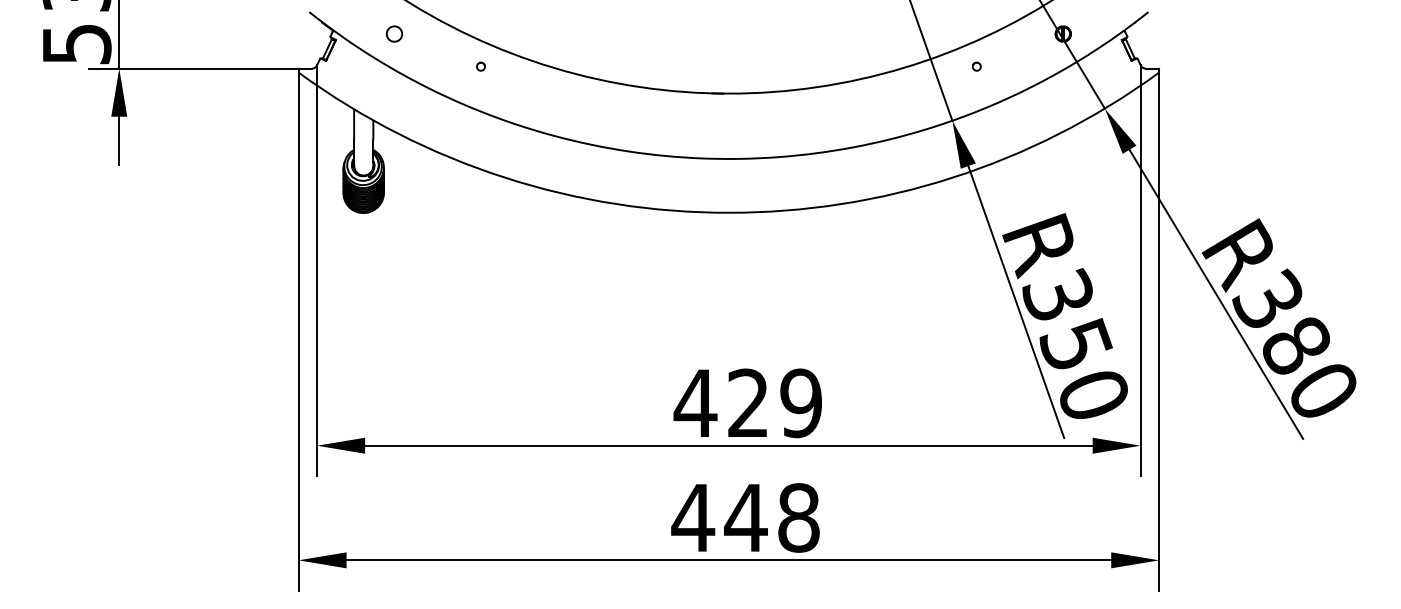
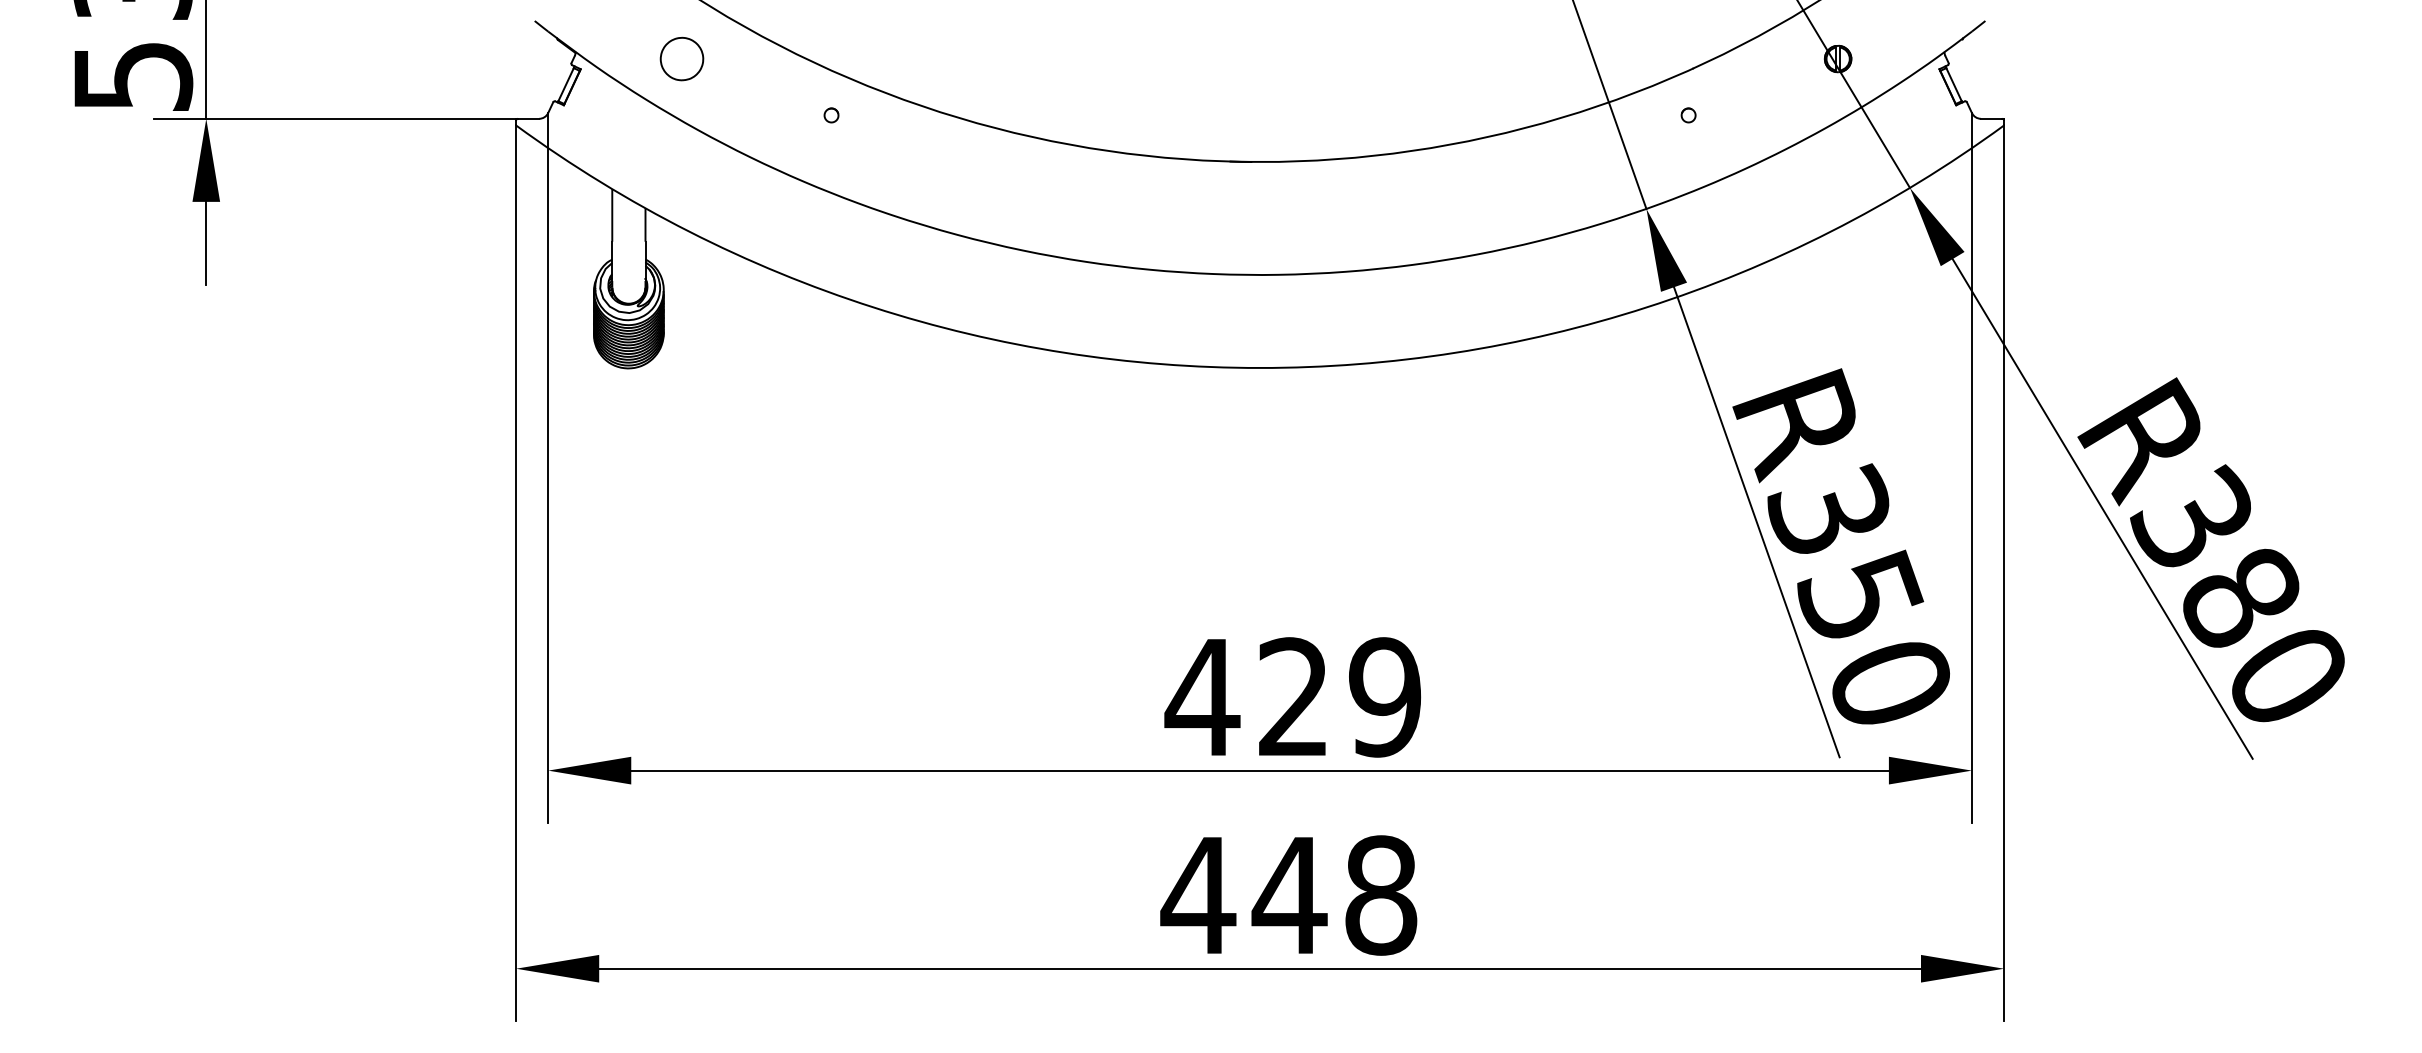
part: (394, 33) -> (682, 58), size x1.6

